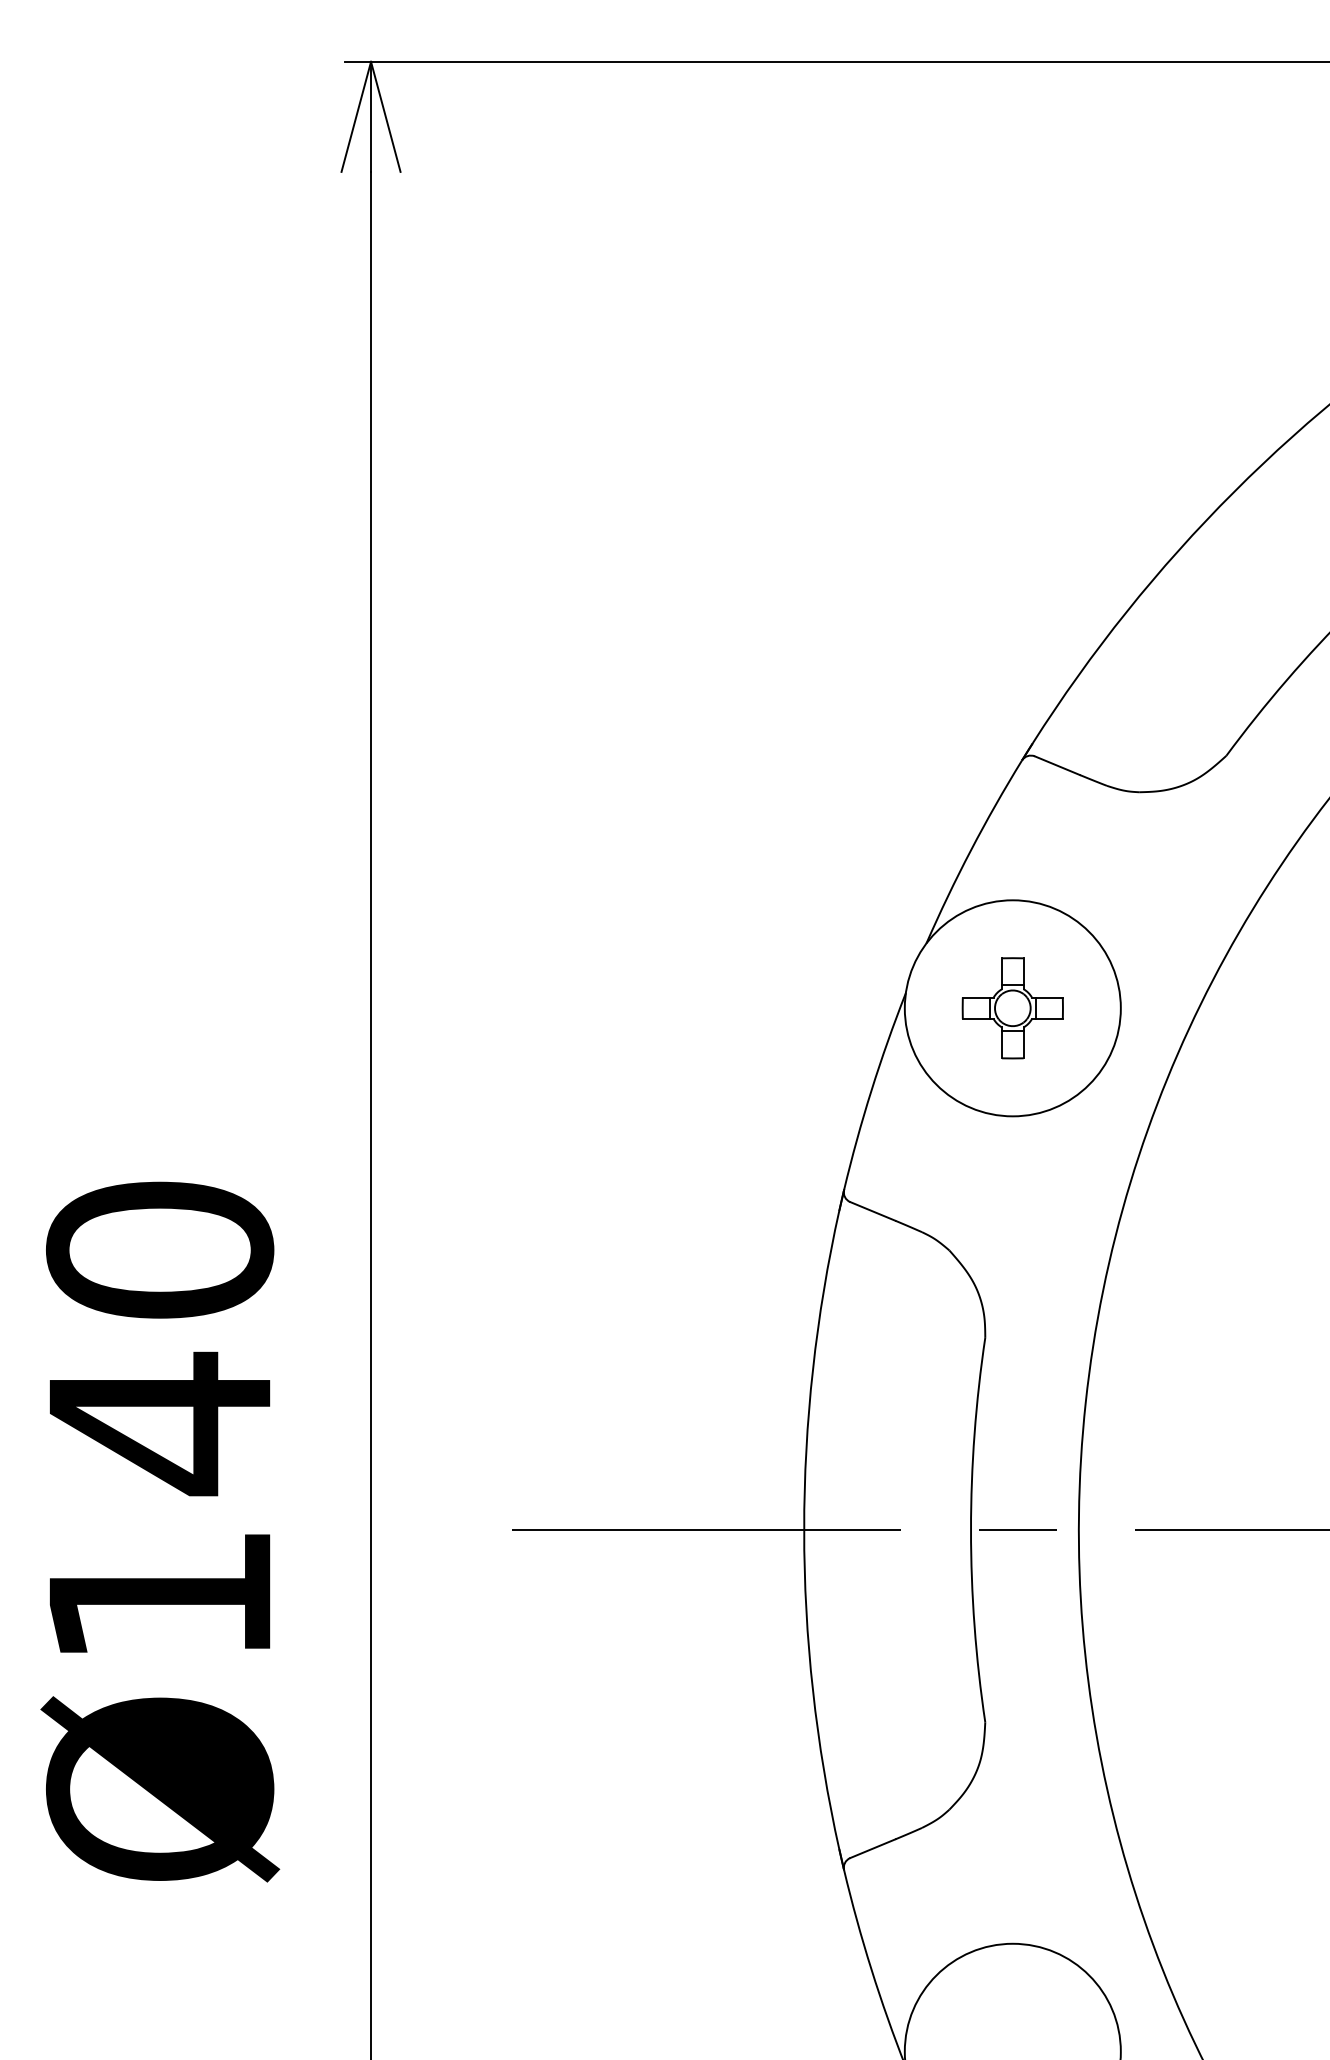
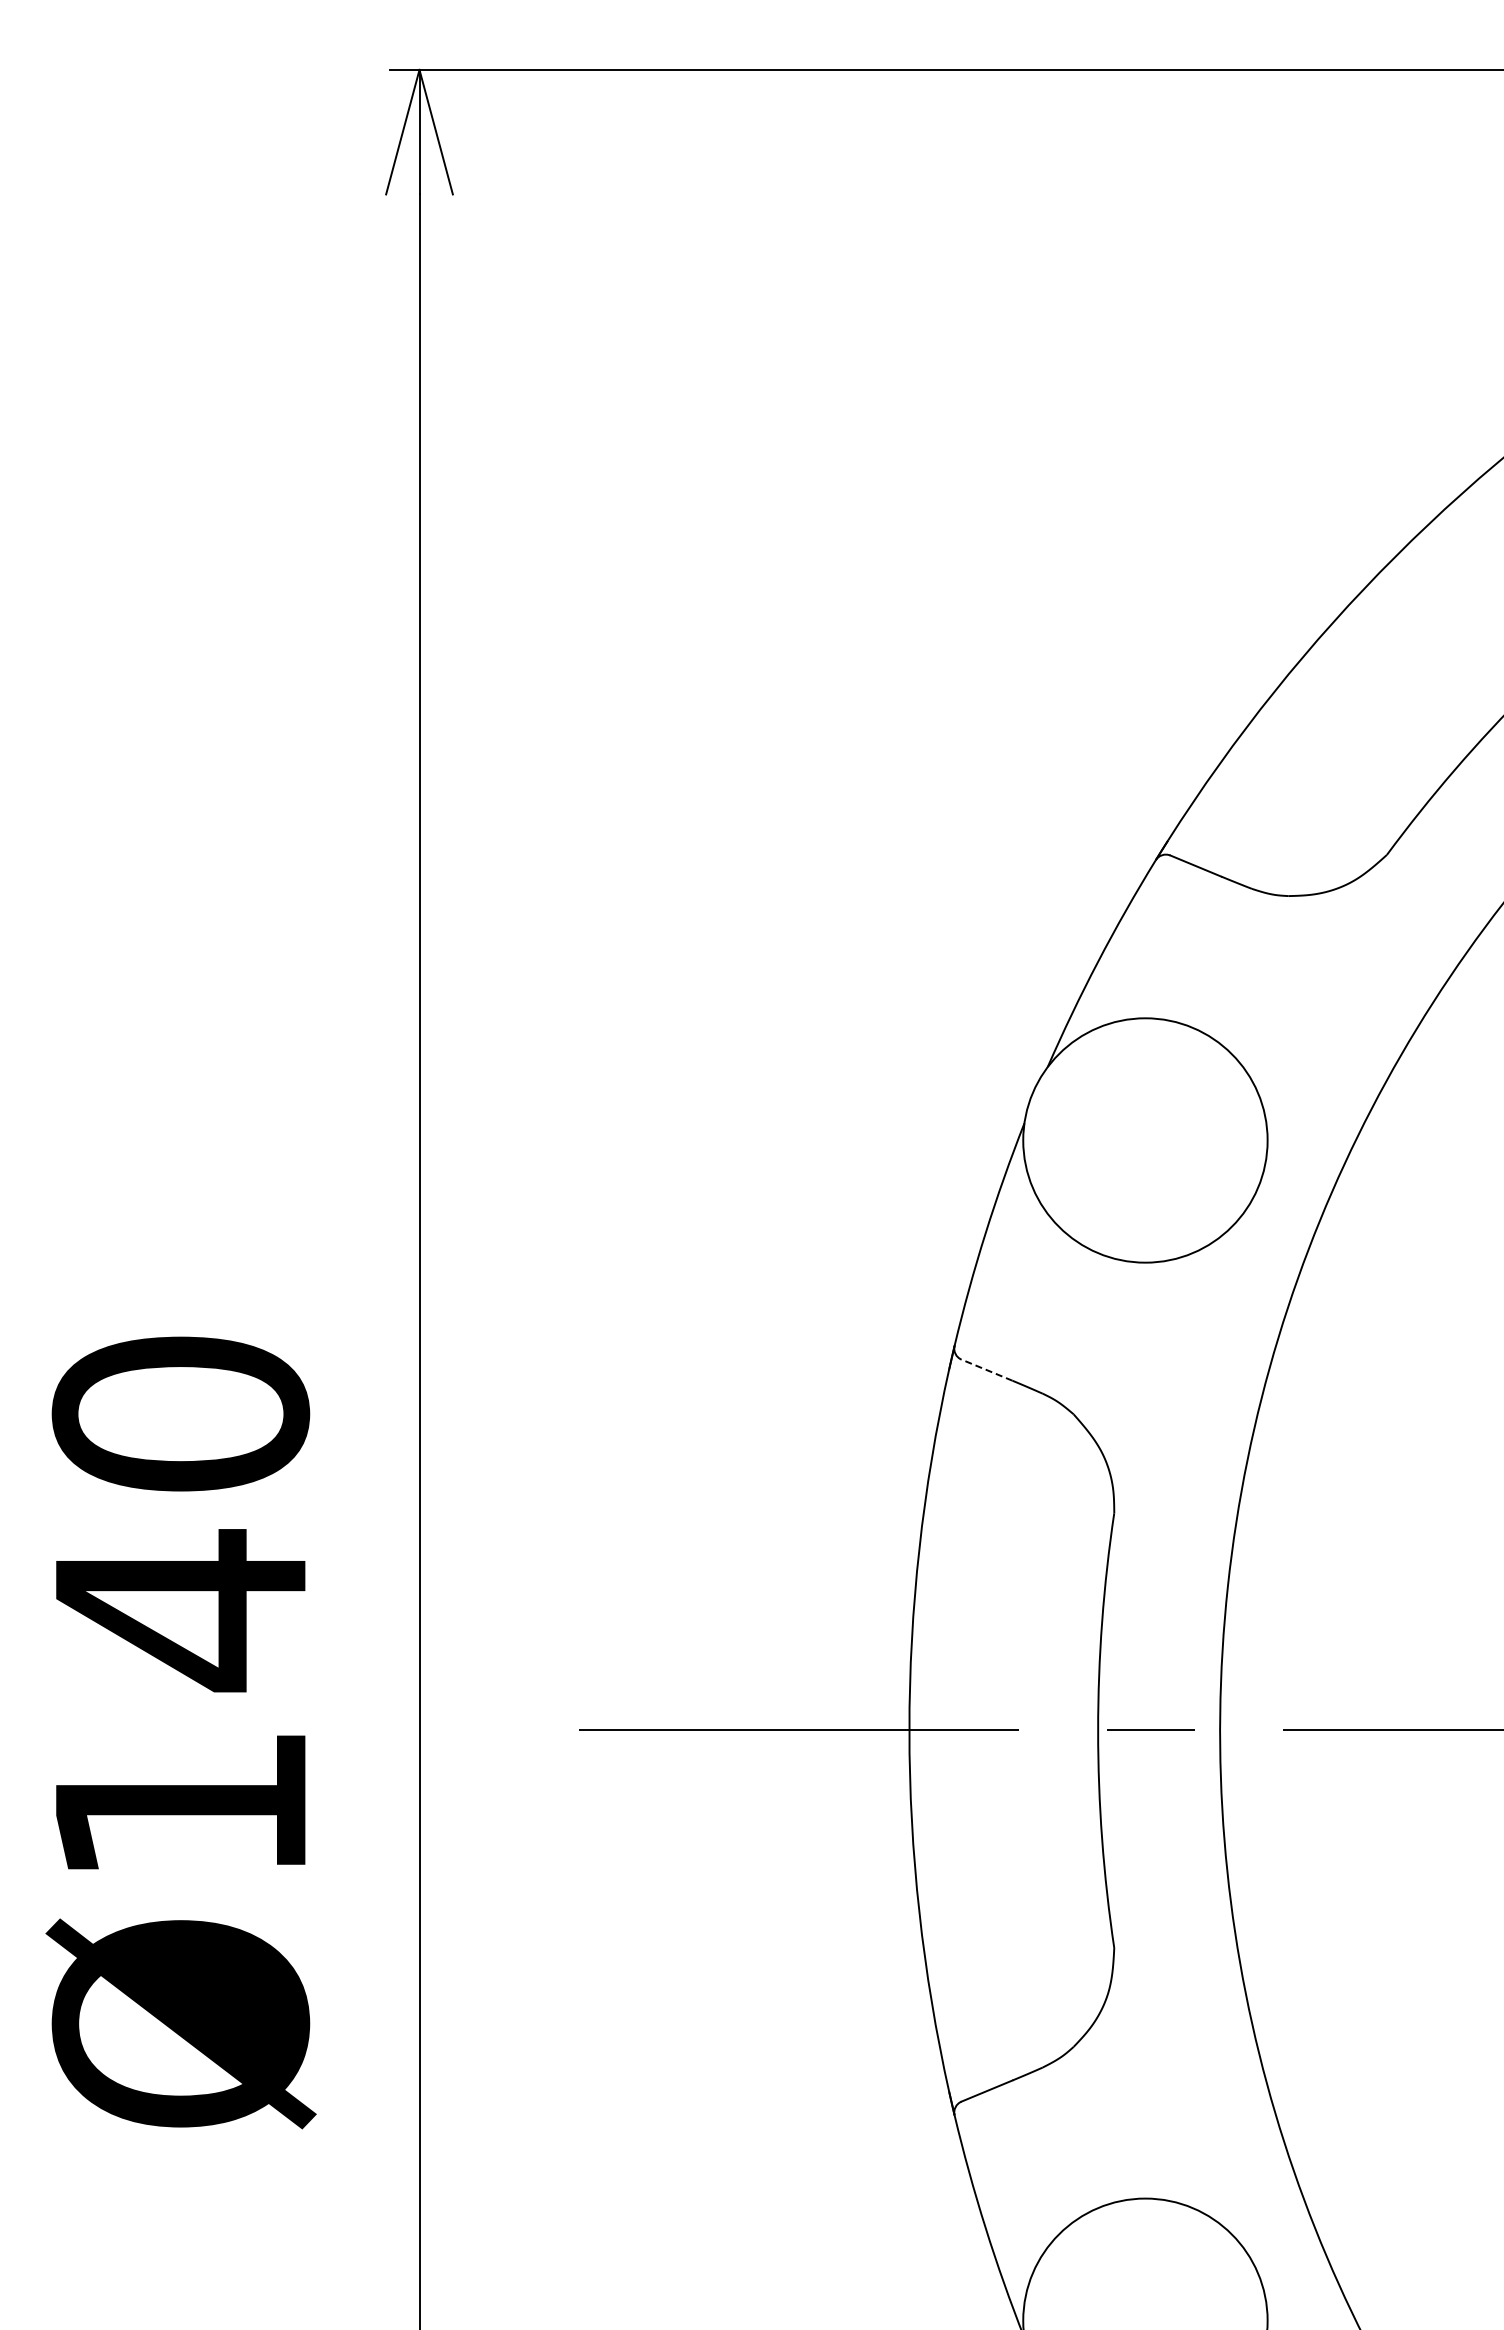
part: (1012, 1008) -> (1144, 1140), removed
line: (873, 1211) -> (987, 1370), solid -> dashed

